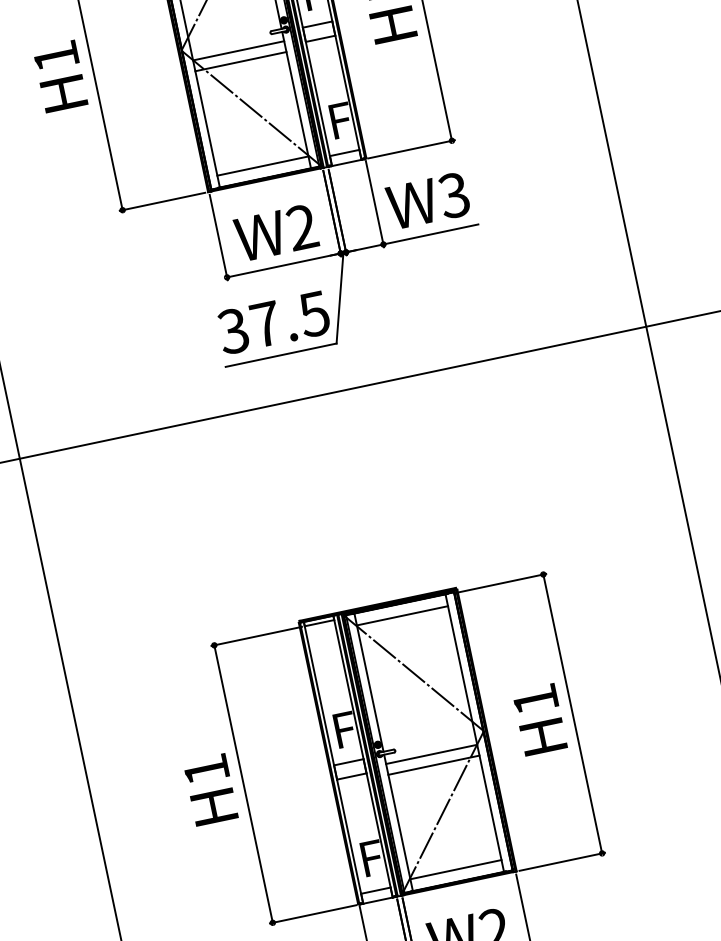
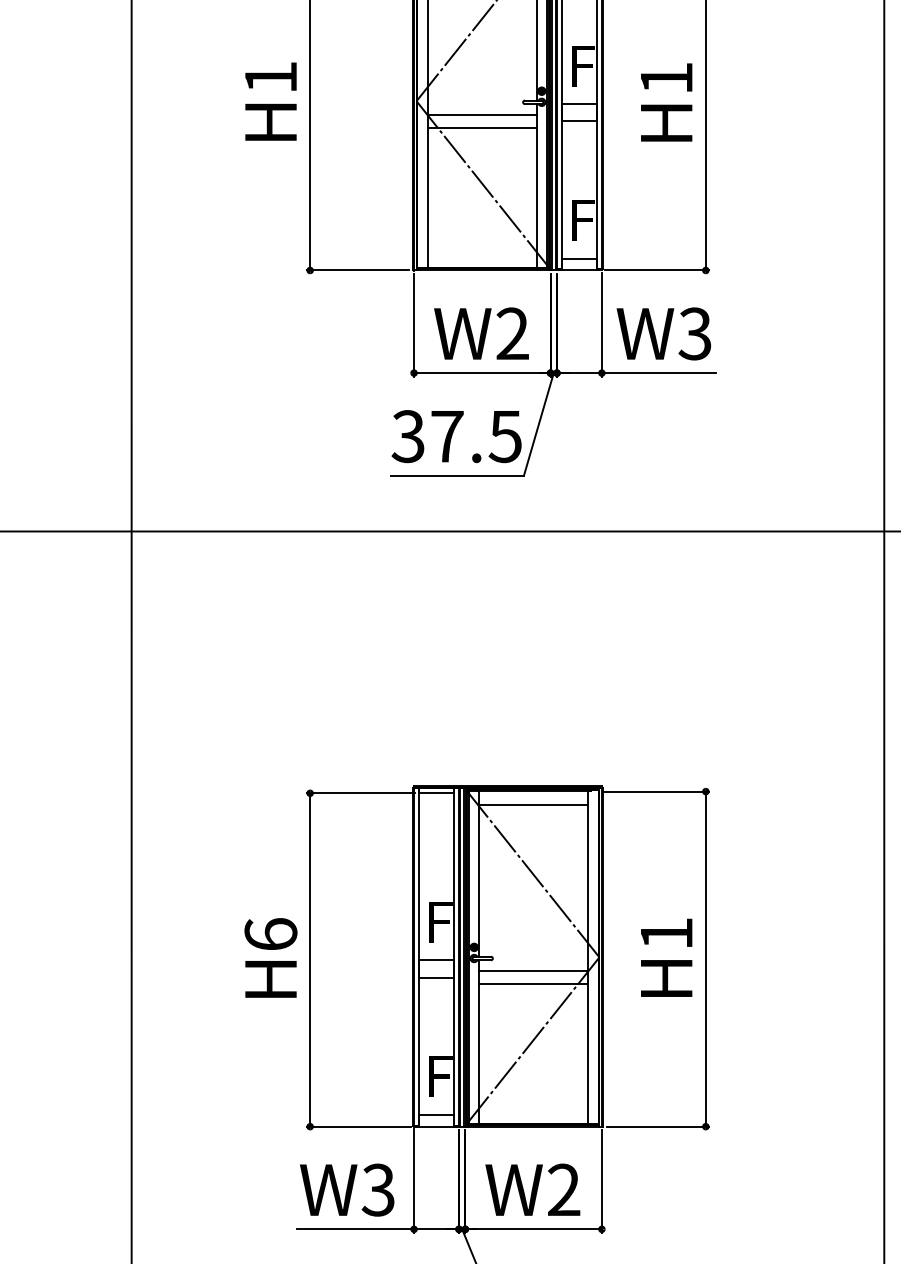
line: (262, 166) -> (481, 253), removed
text: (205, 768) -> (270, 933), H1 -> H6
line: (455, 869) -> (533, 1109), removed

